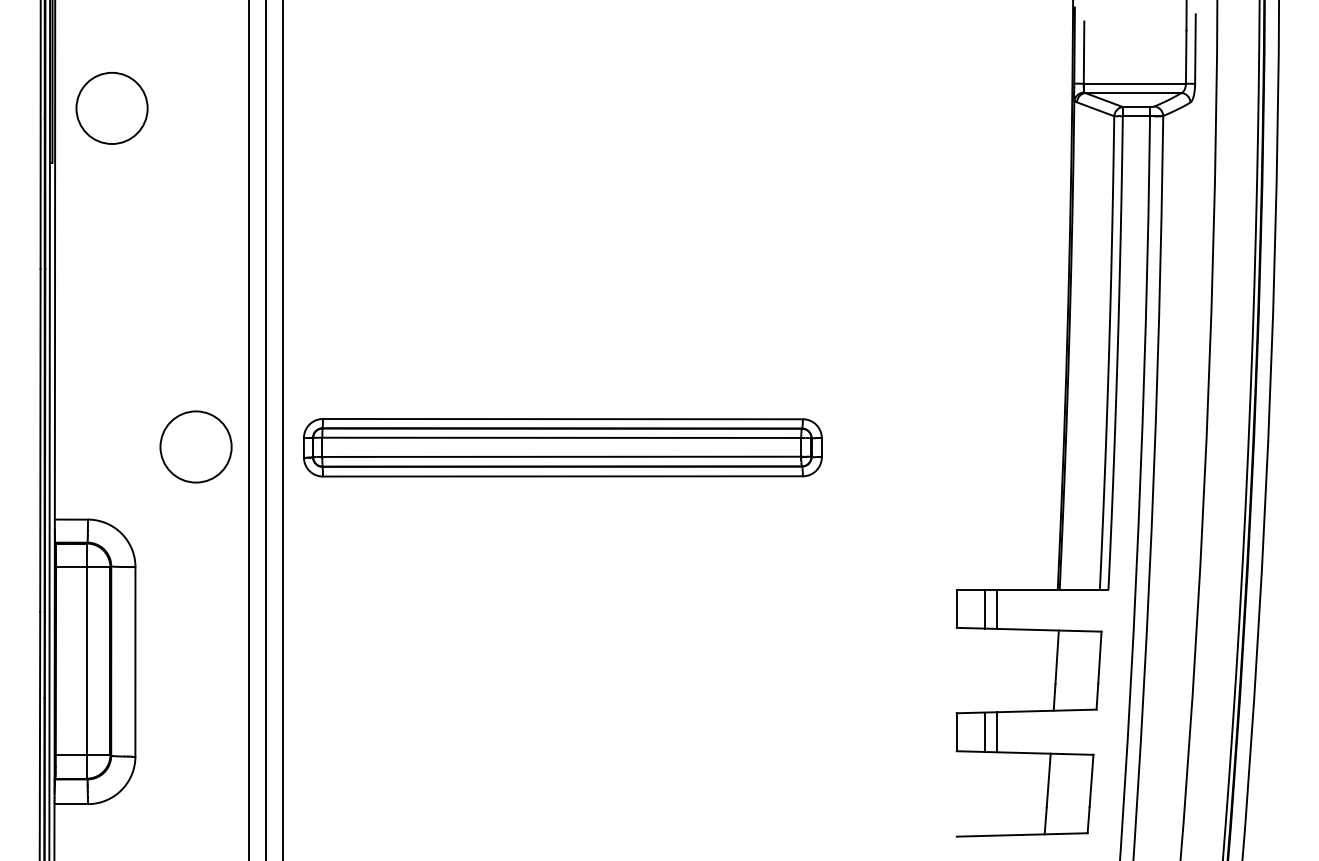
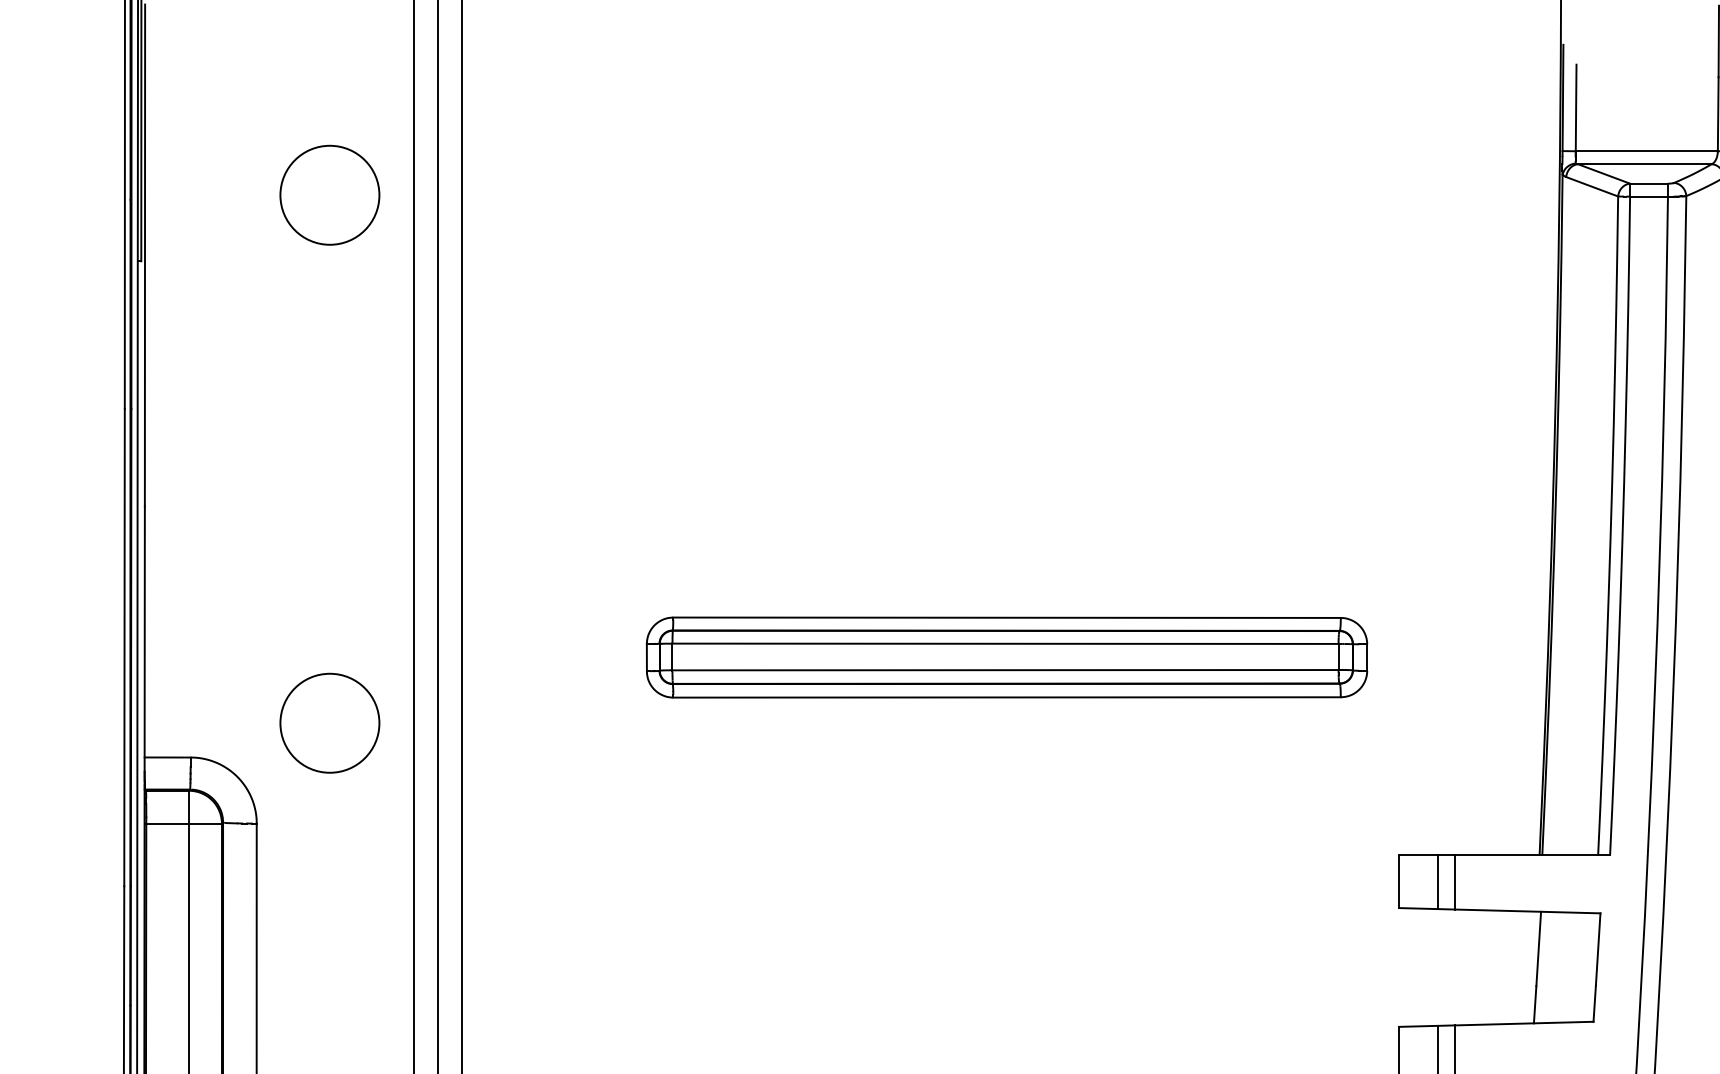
circle: (111, 107) -> (329, 194), moved
circle: (195, 446) -> (329, 722), moved
part: (562, 447) -> (1006, 657), moved

